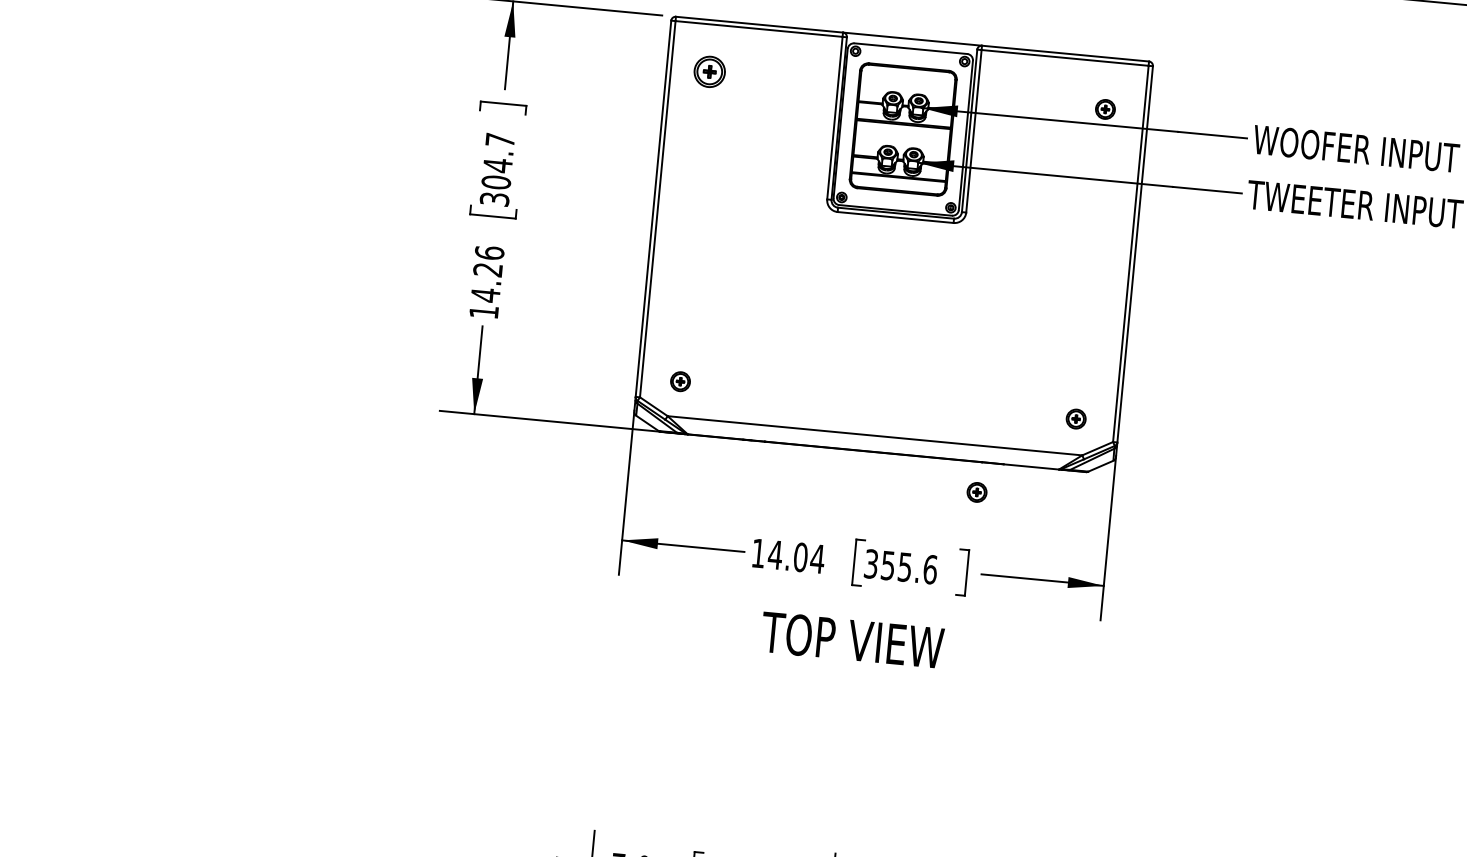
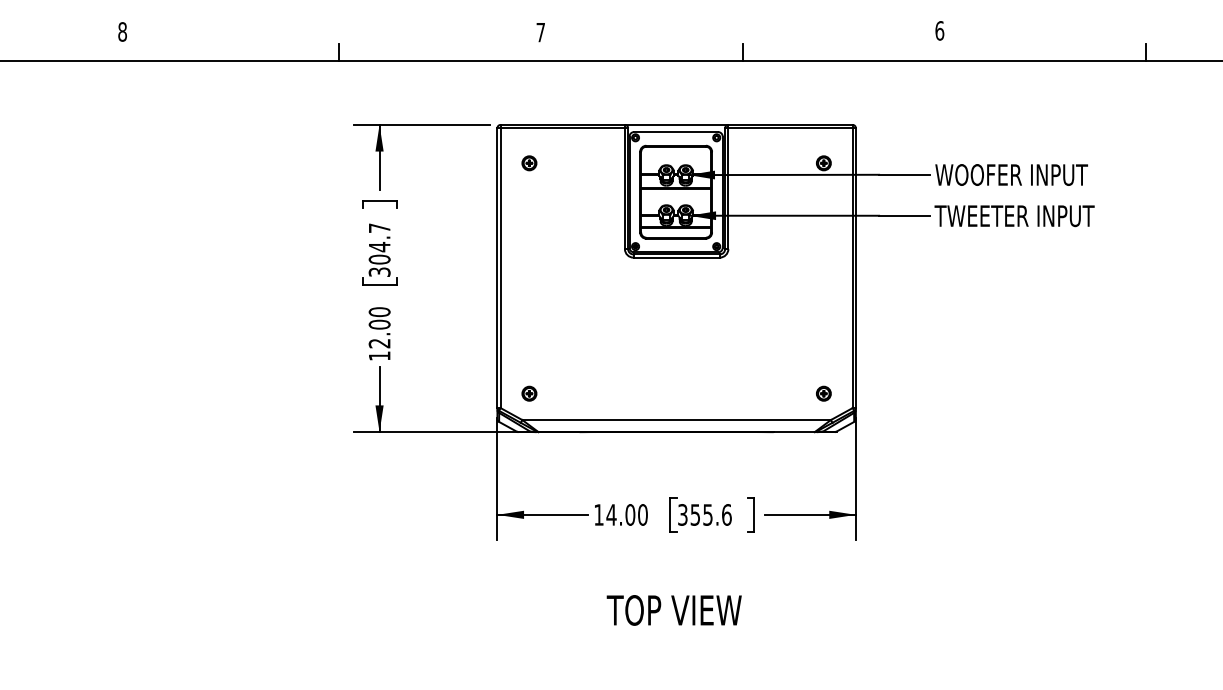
part: (709, 72) -> (529, 163), size x0.62
text: (487, 273) -> (379, 327), 14.26 -> 12.00
part: (976, 492) -> (755, 454), removed
text: (817, 558) -> (642, 514), 14.04 -> 14.00
text: (851, 640) -> (673, 610), moved

